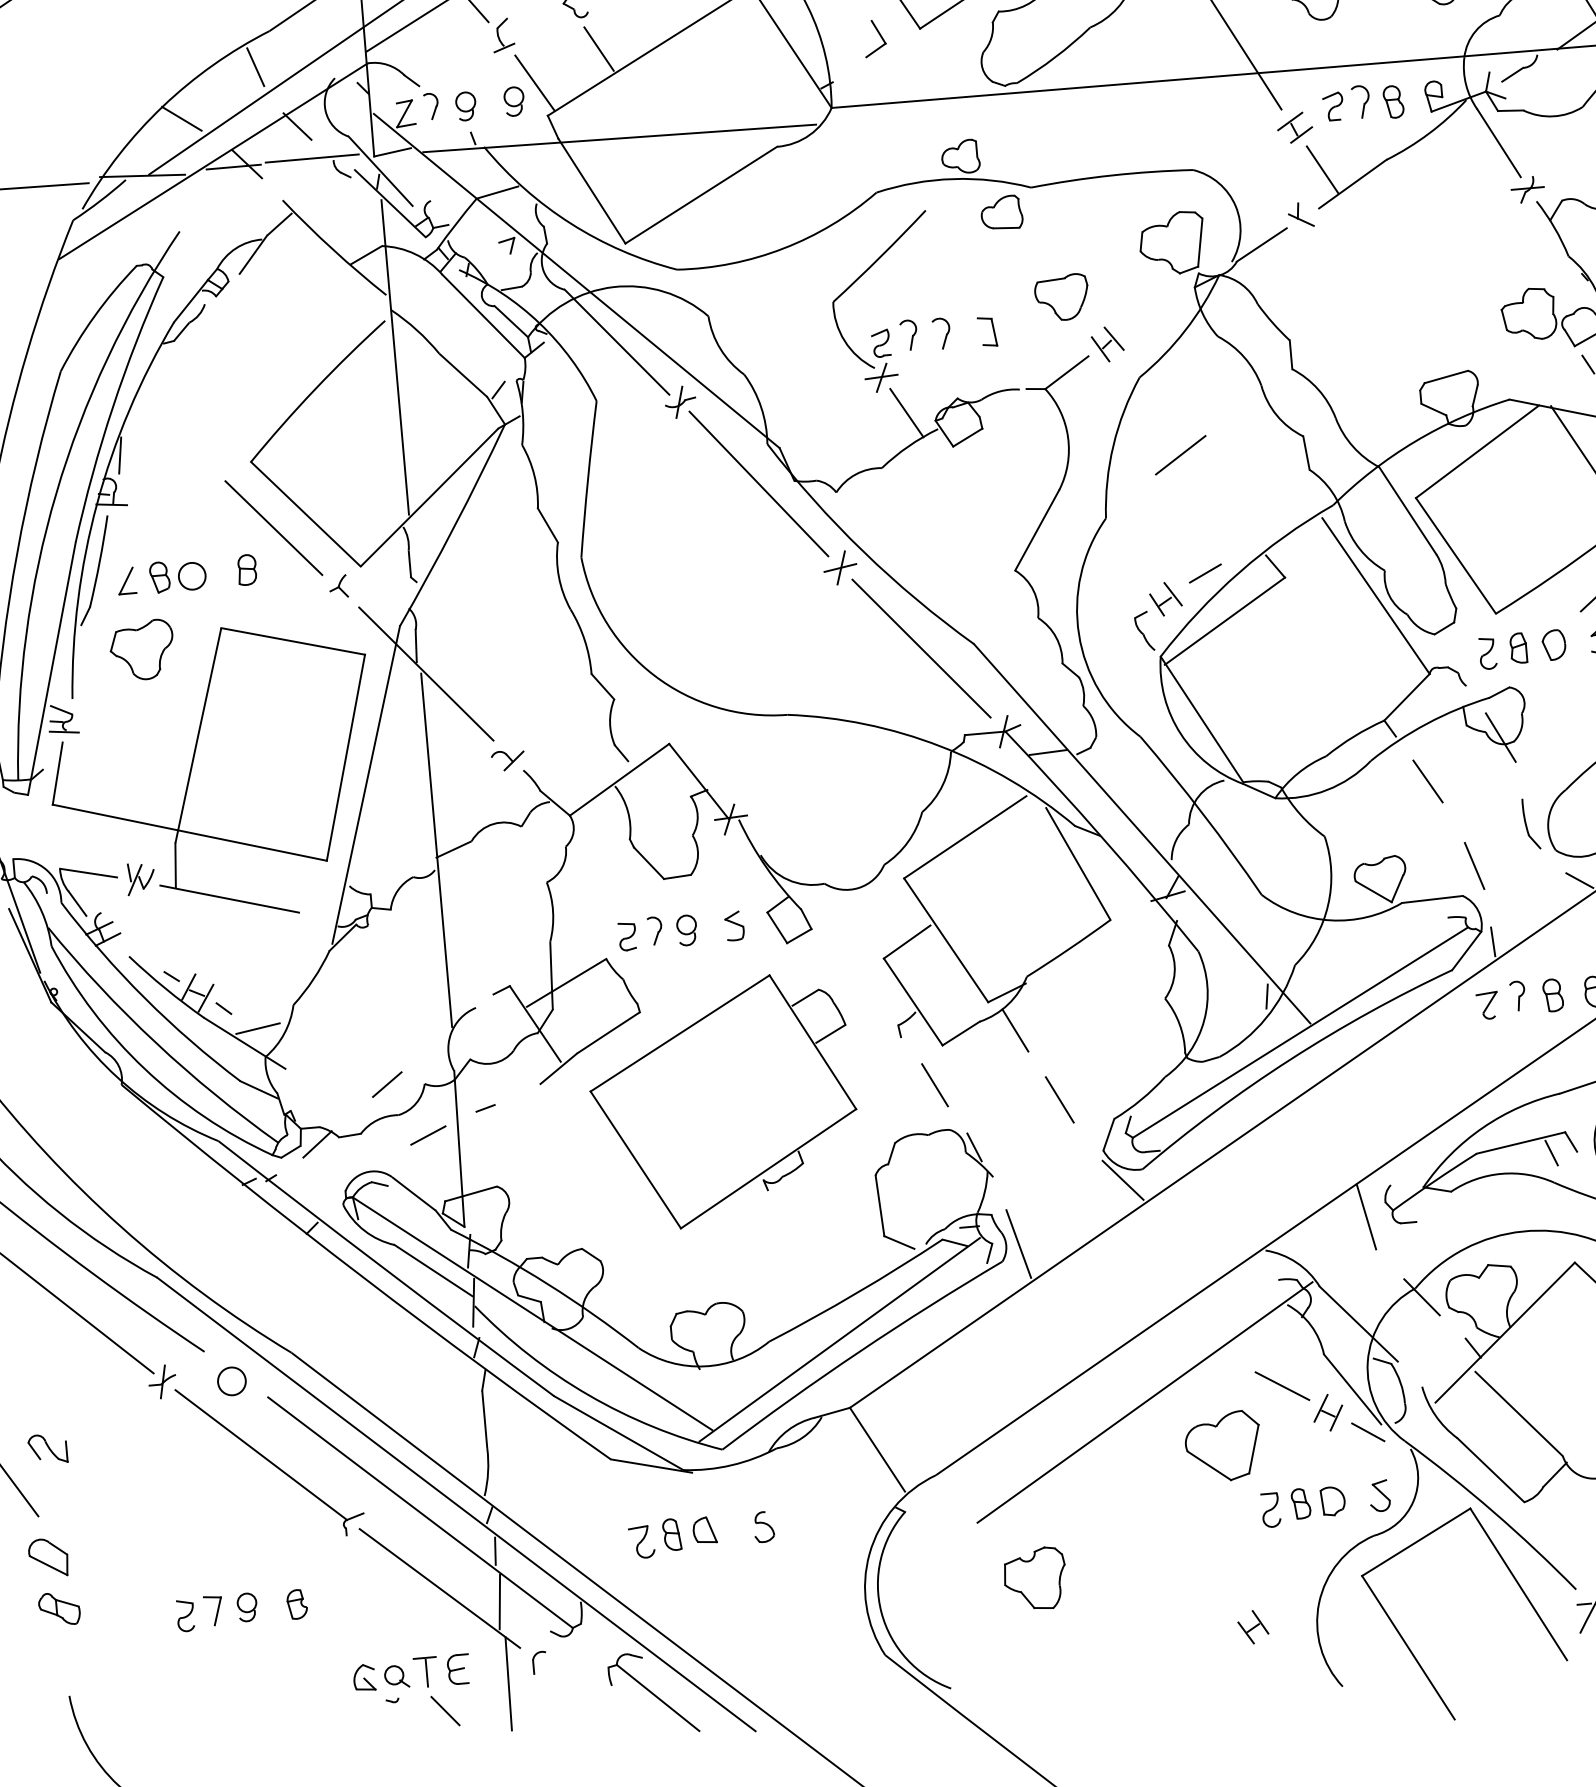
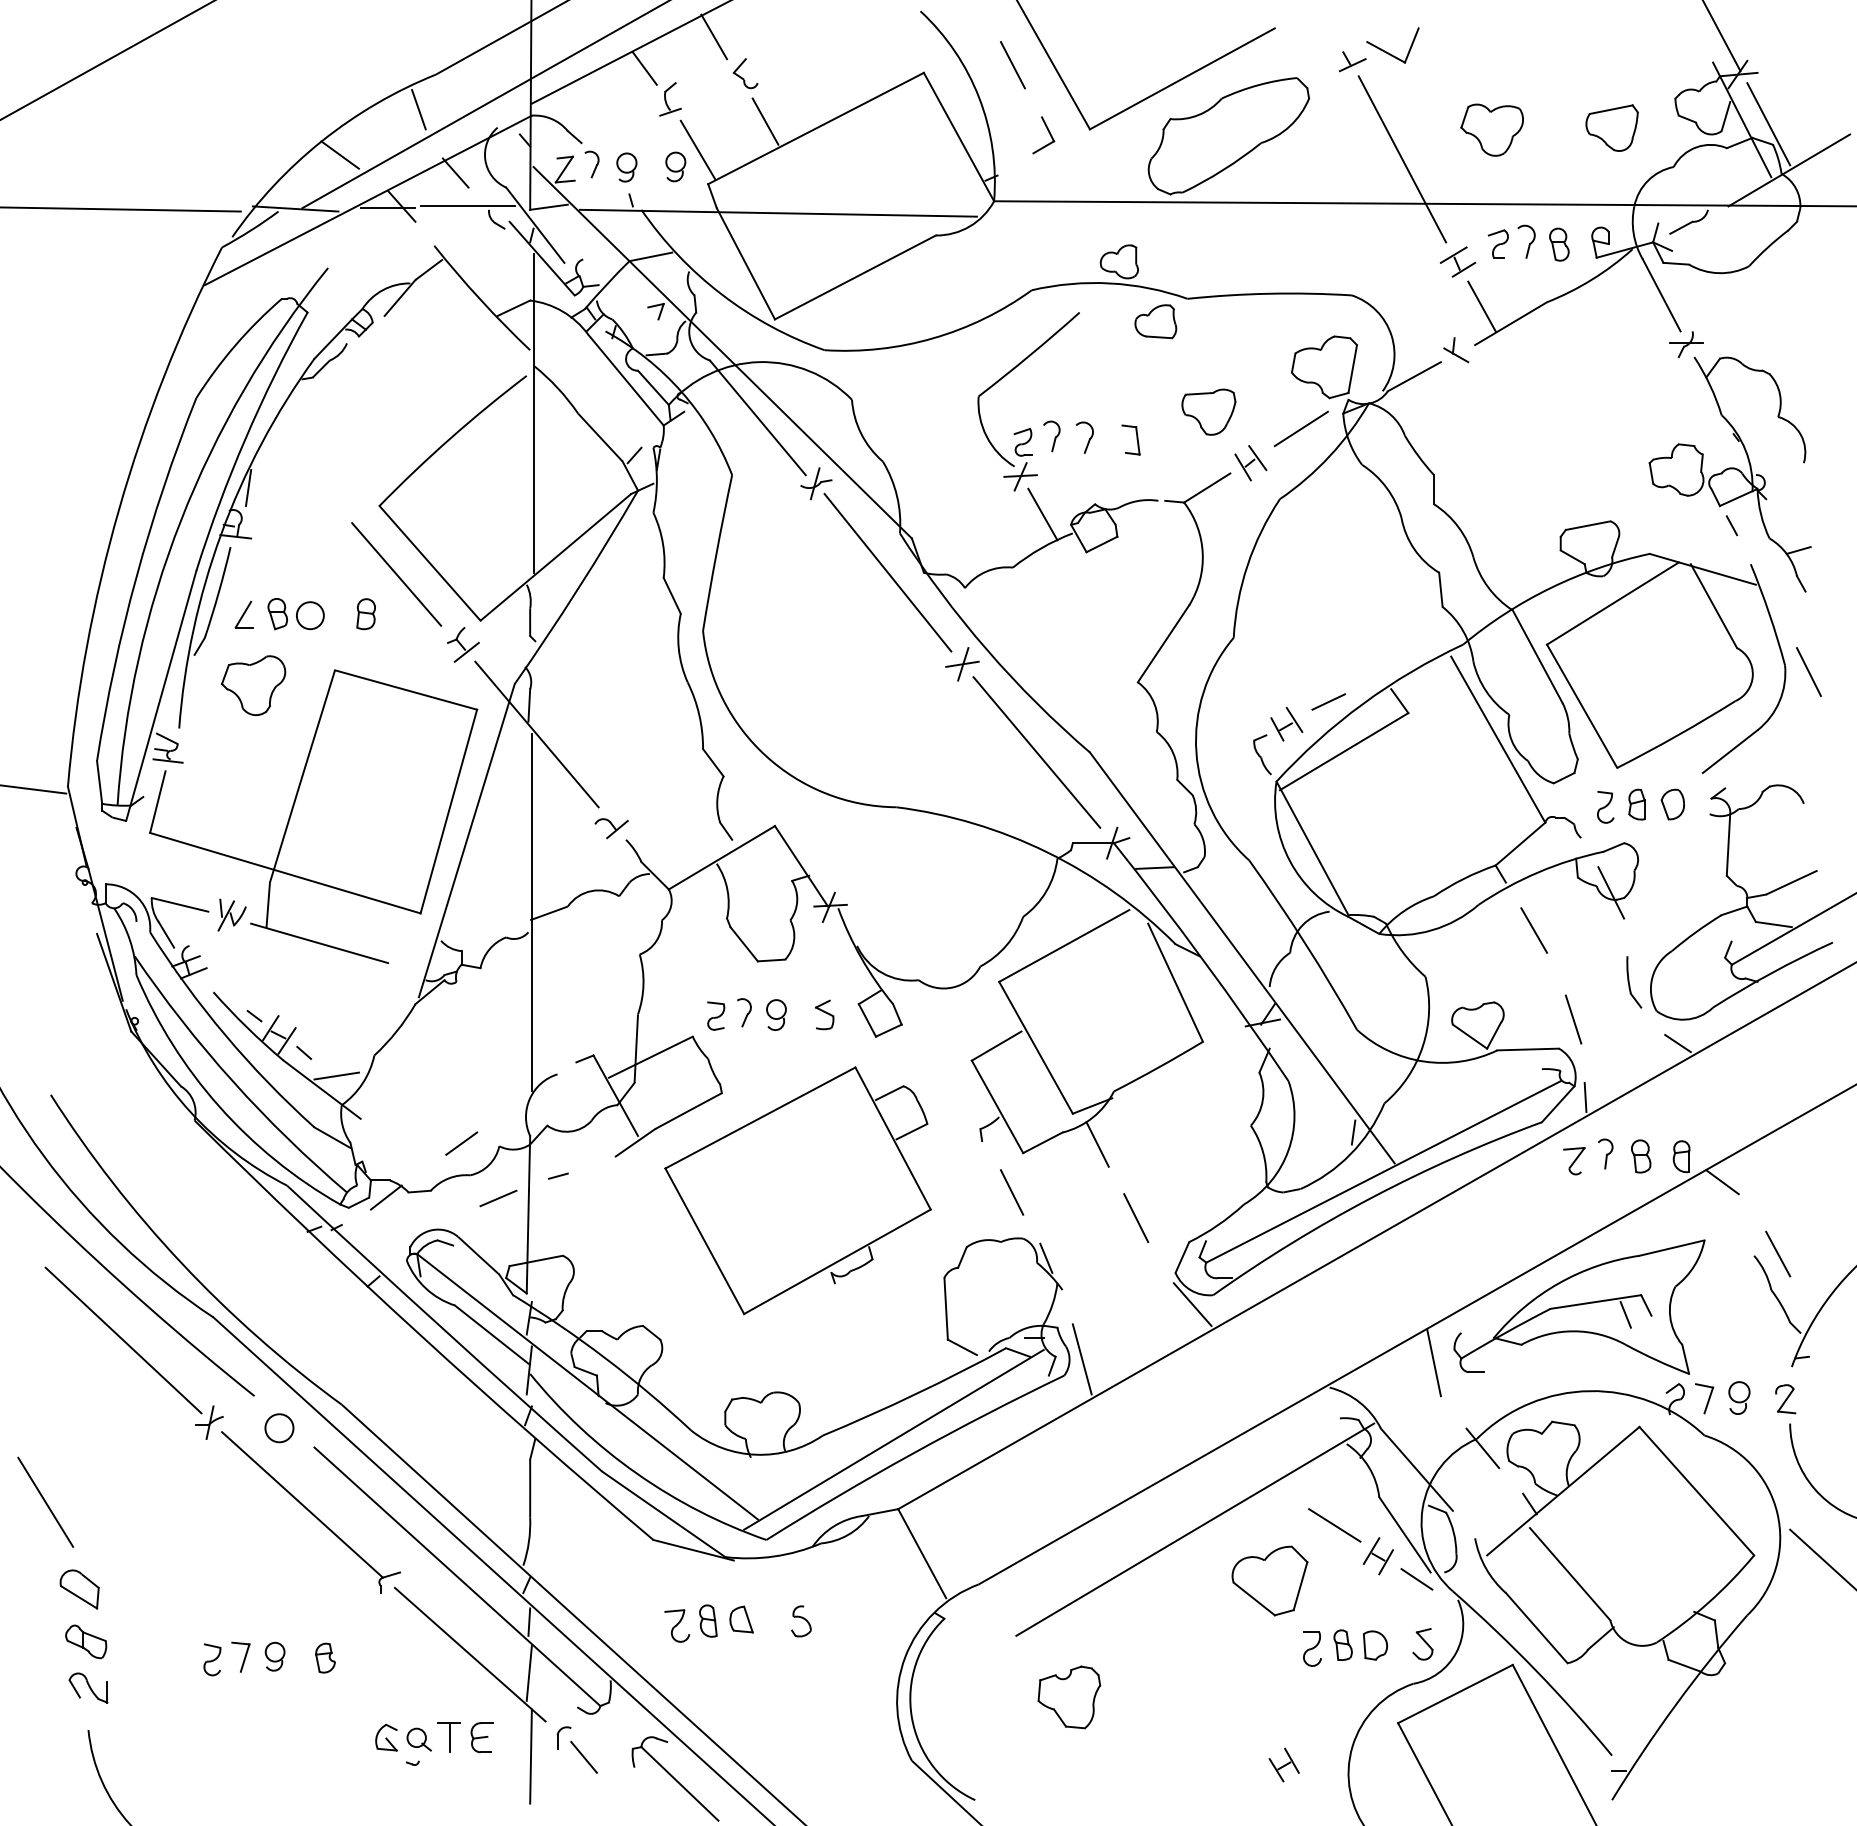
line: (1179, 454) -> (1300, 428), moved
line: (349, 598) -> (466, 651), added
part: (47, 1448) -> (88, 1687), moved
line: (444, 1710) -> (583, 1756), moved

